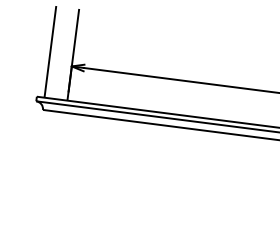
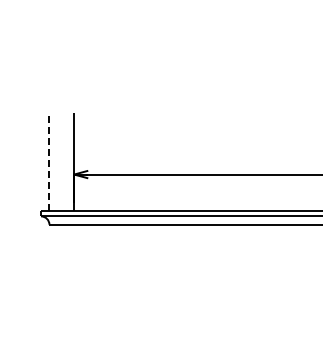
line: (50, 51) -> (49, 161), solid -> dashed

